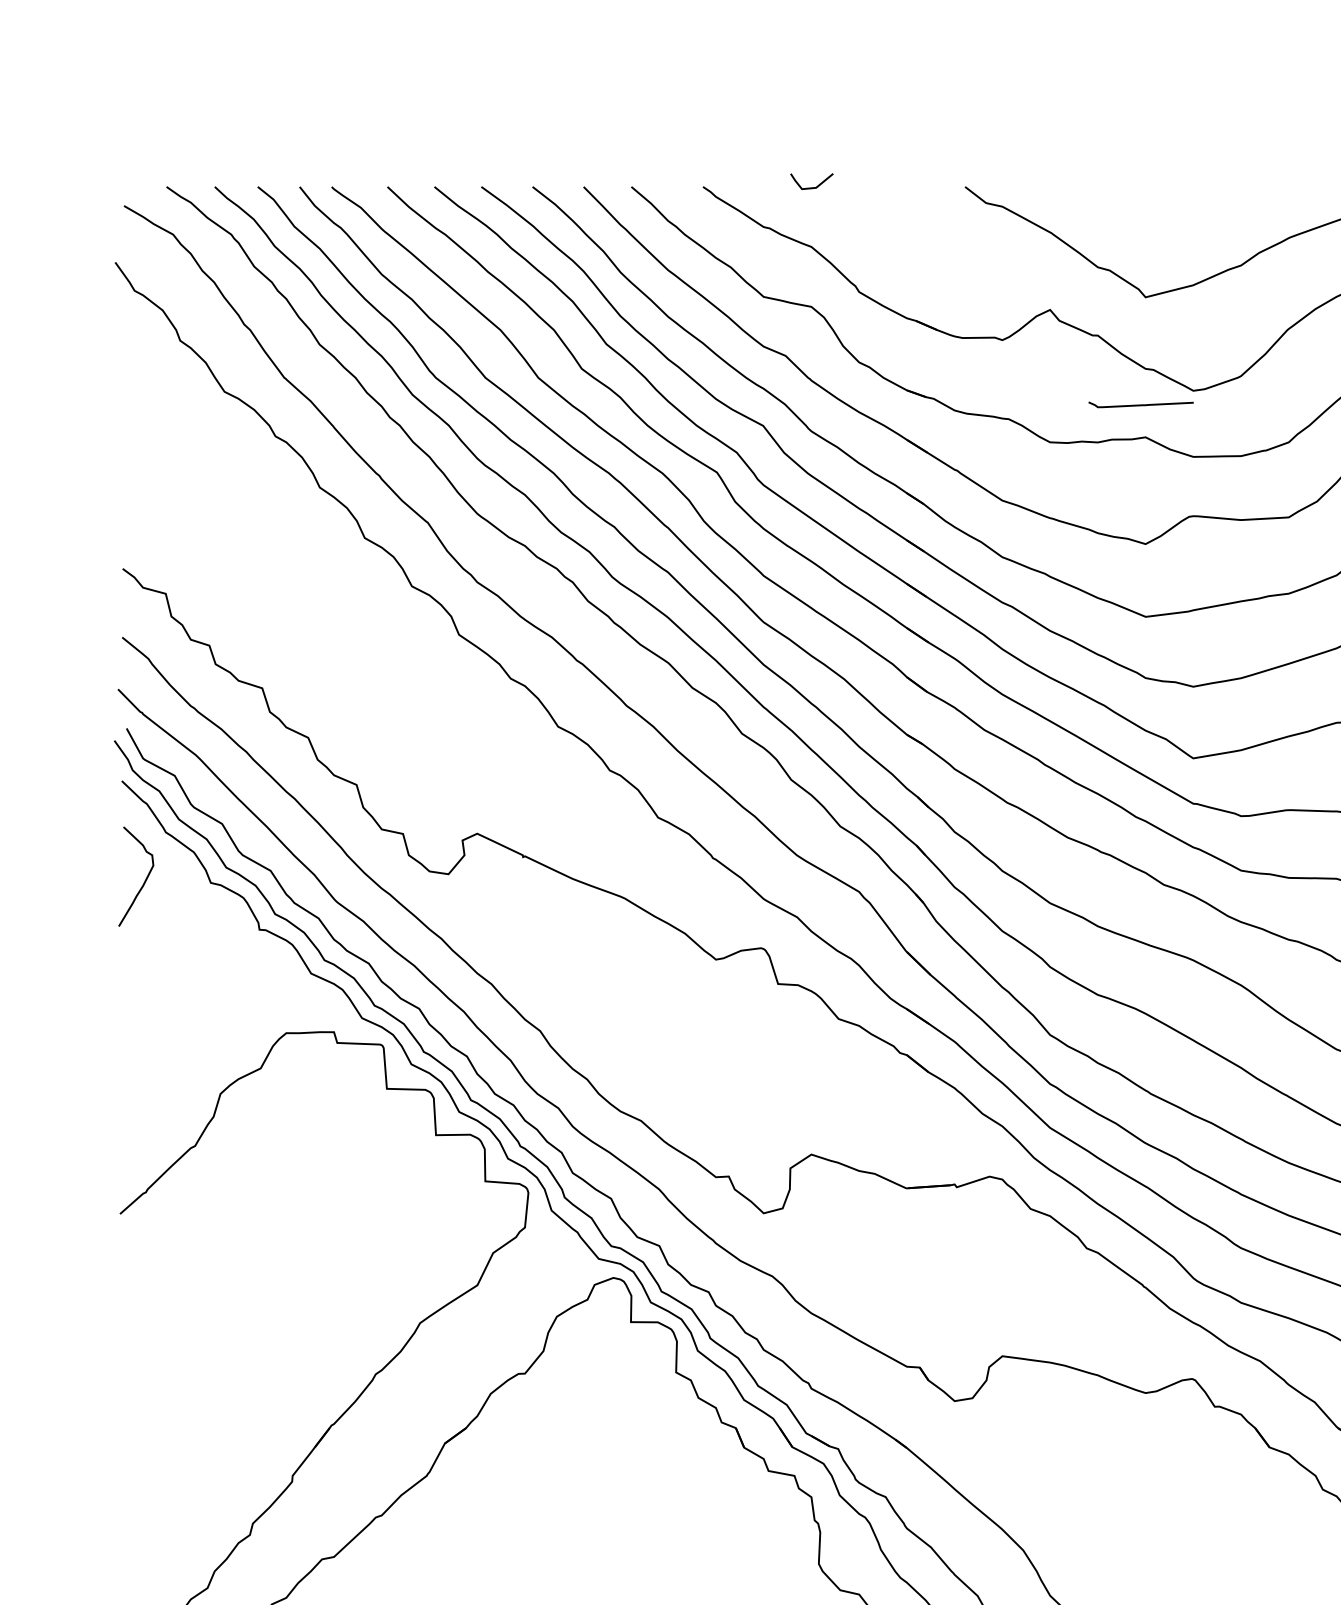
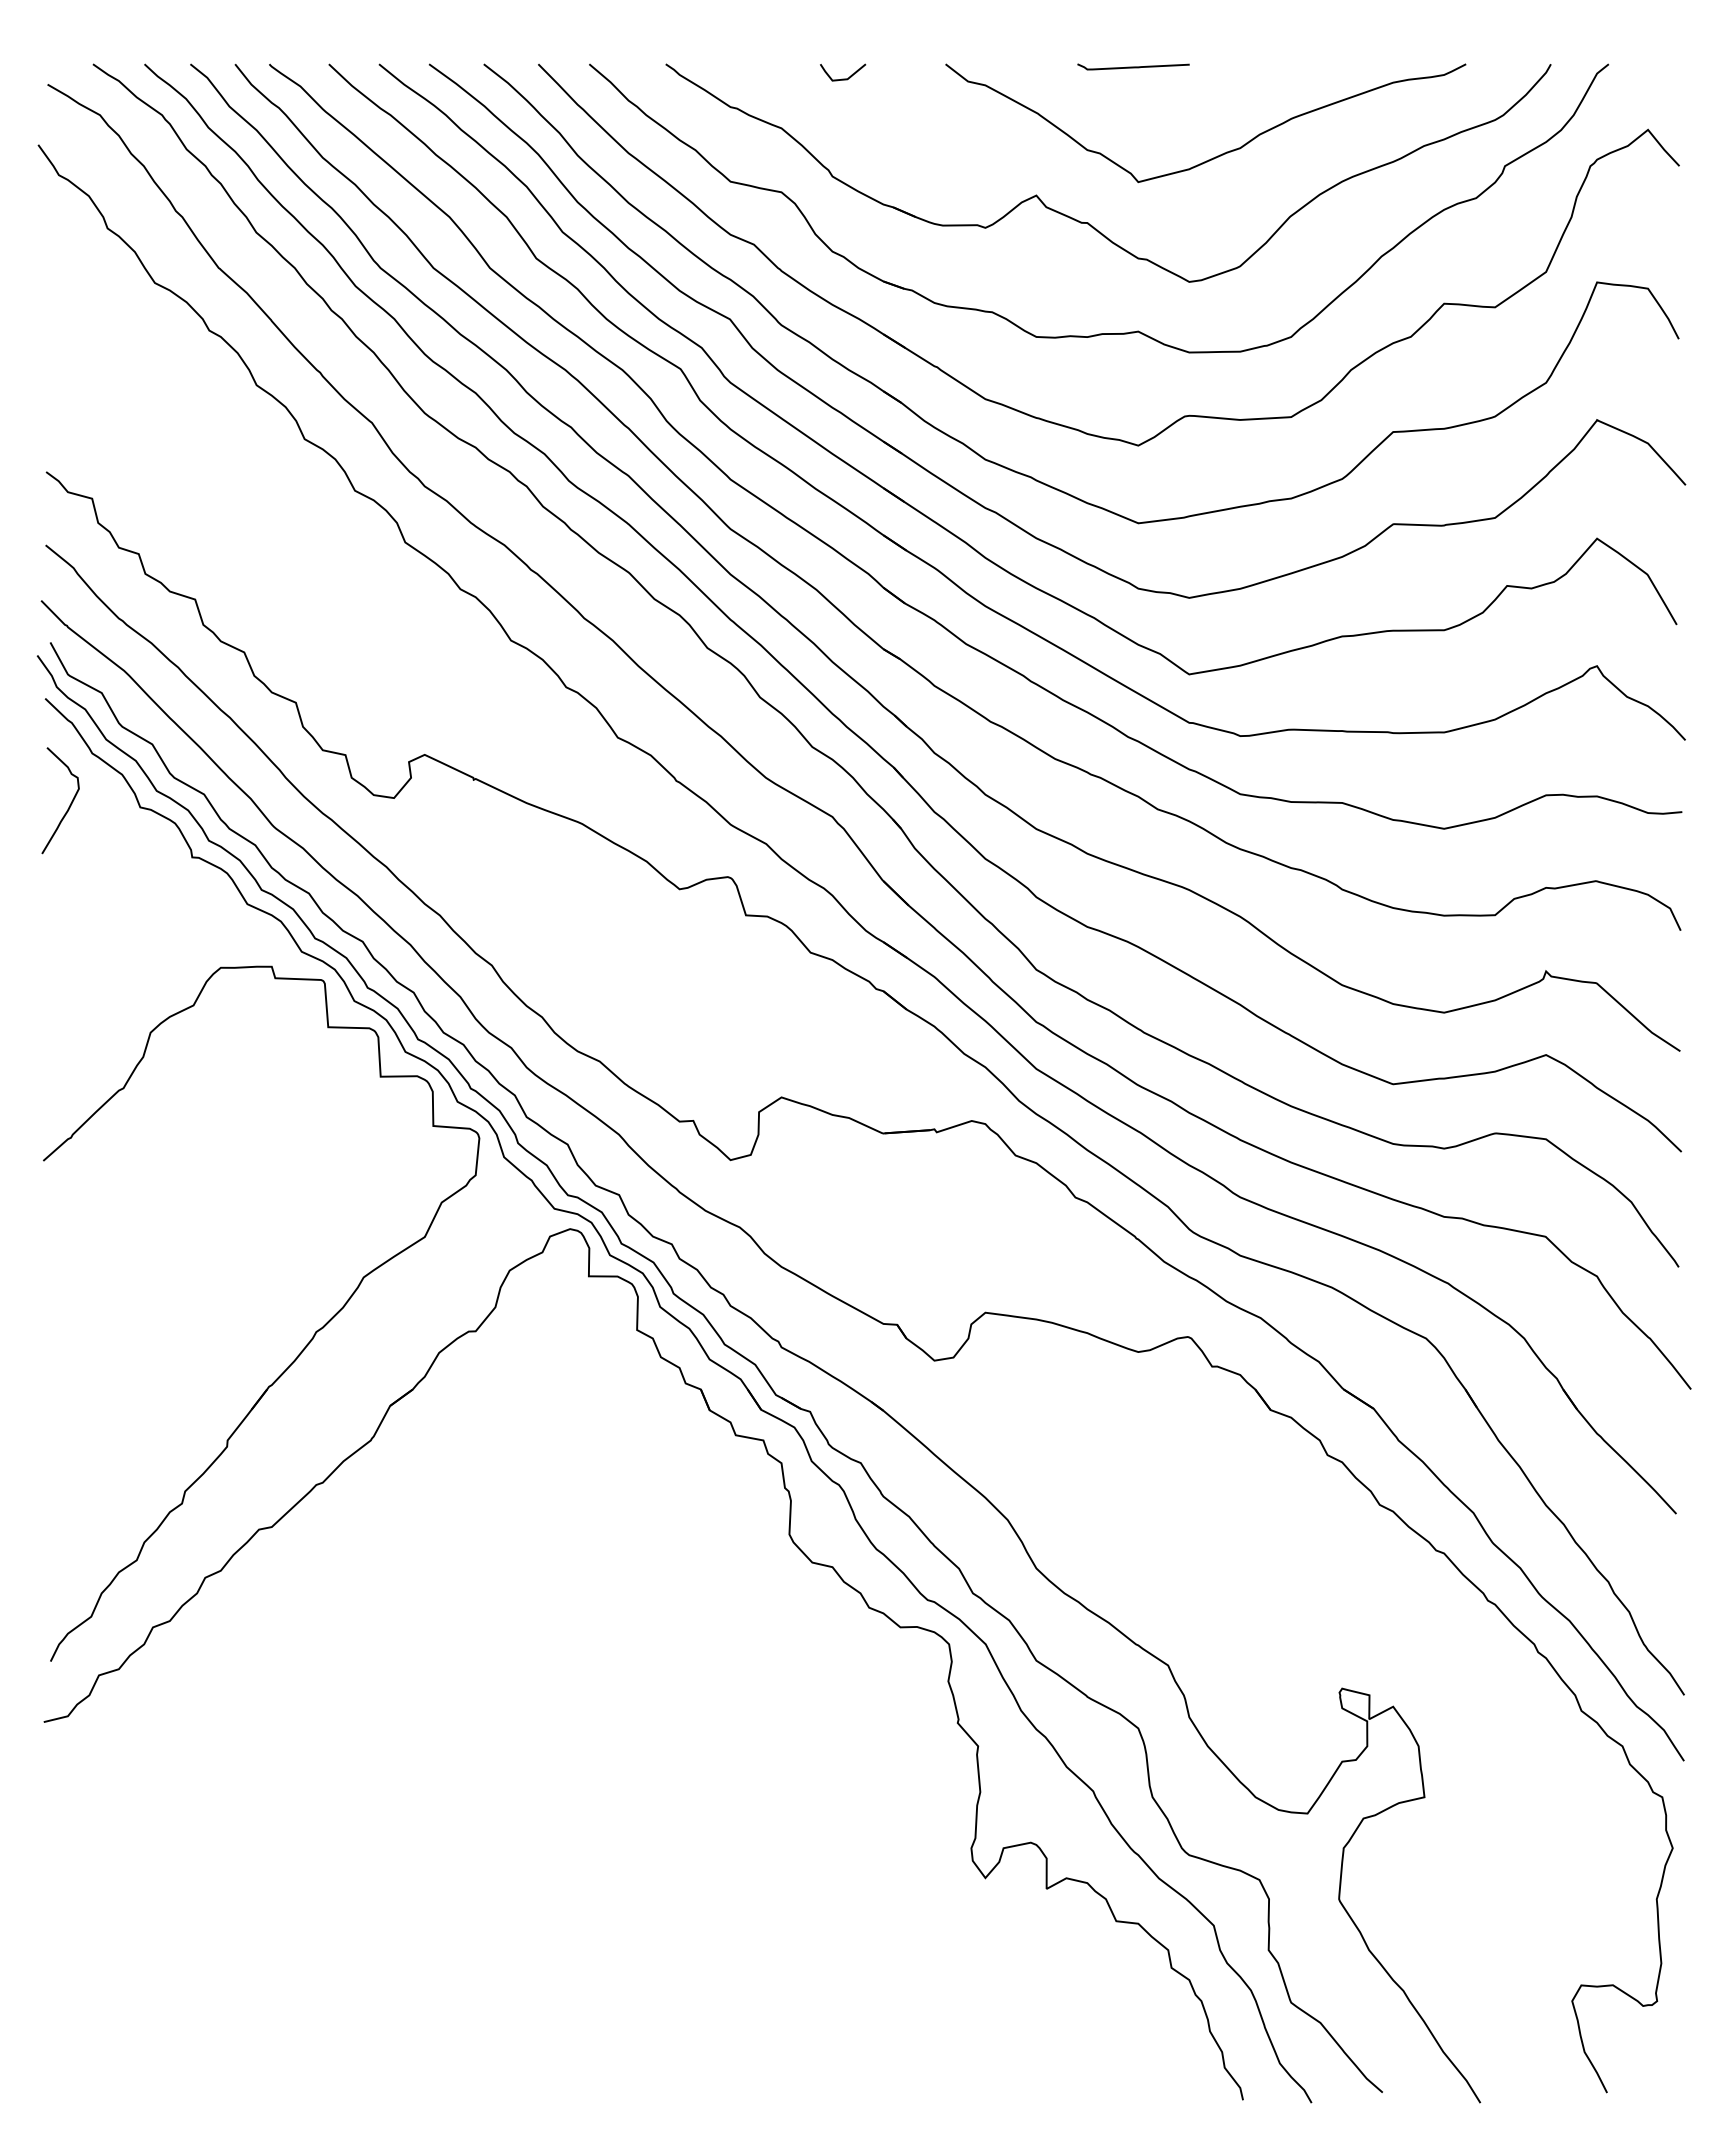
line: (812, 187) -> (843, 78), moved
curve: (1141, 404) -> (1133, 66), moved

